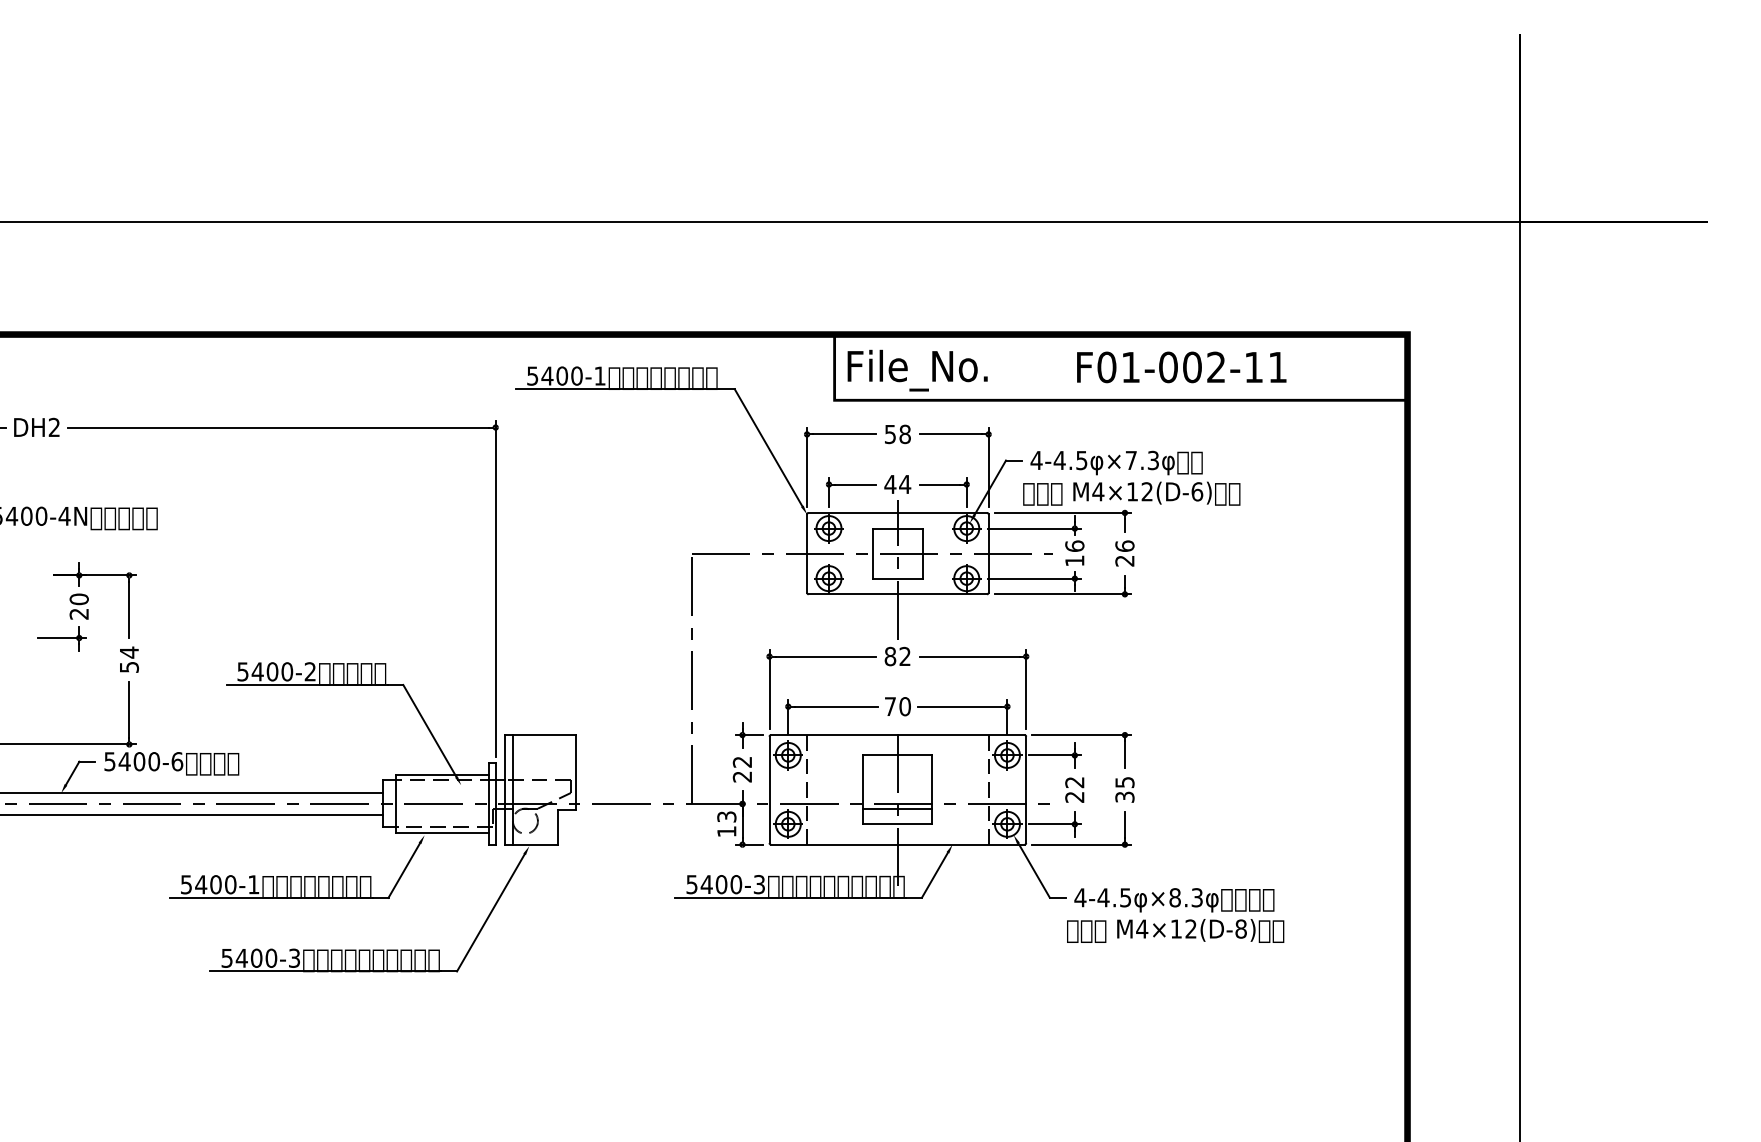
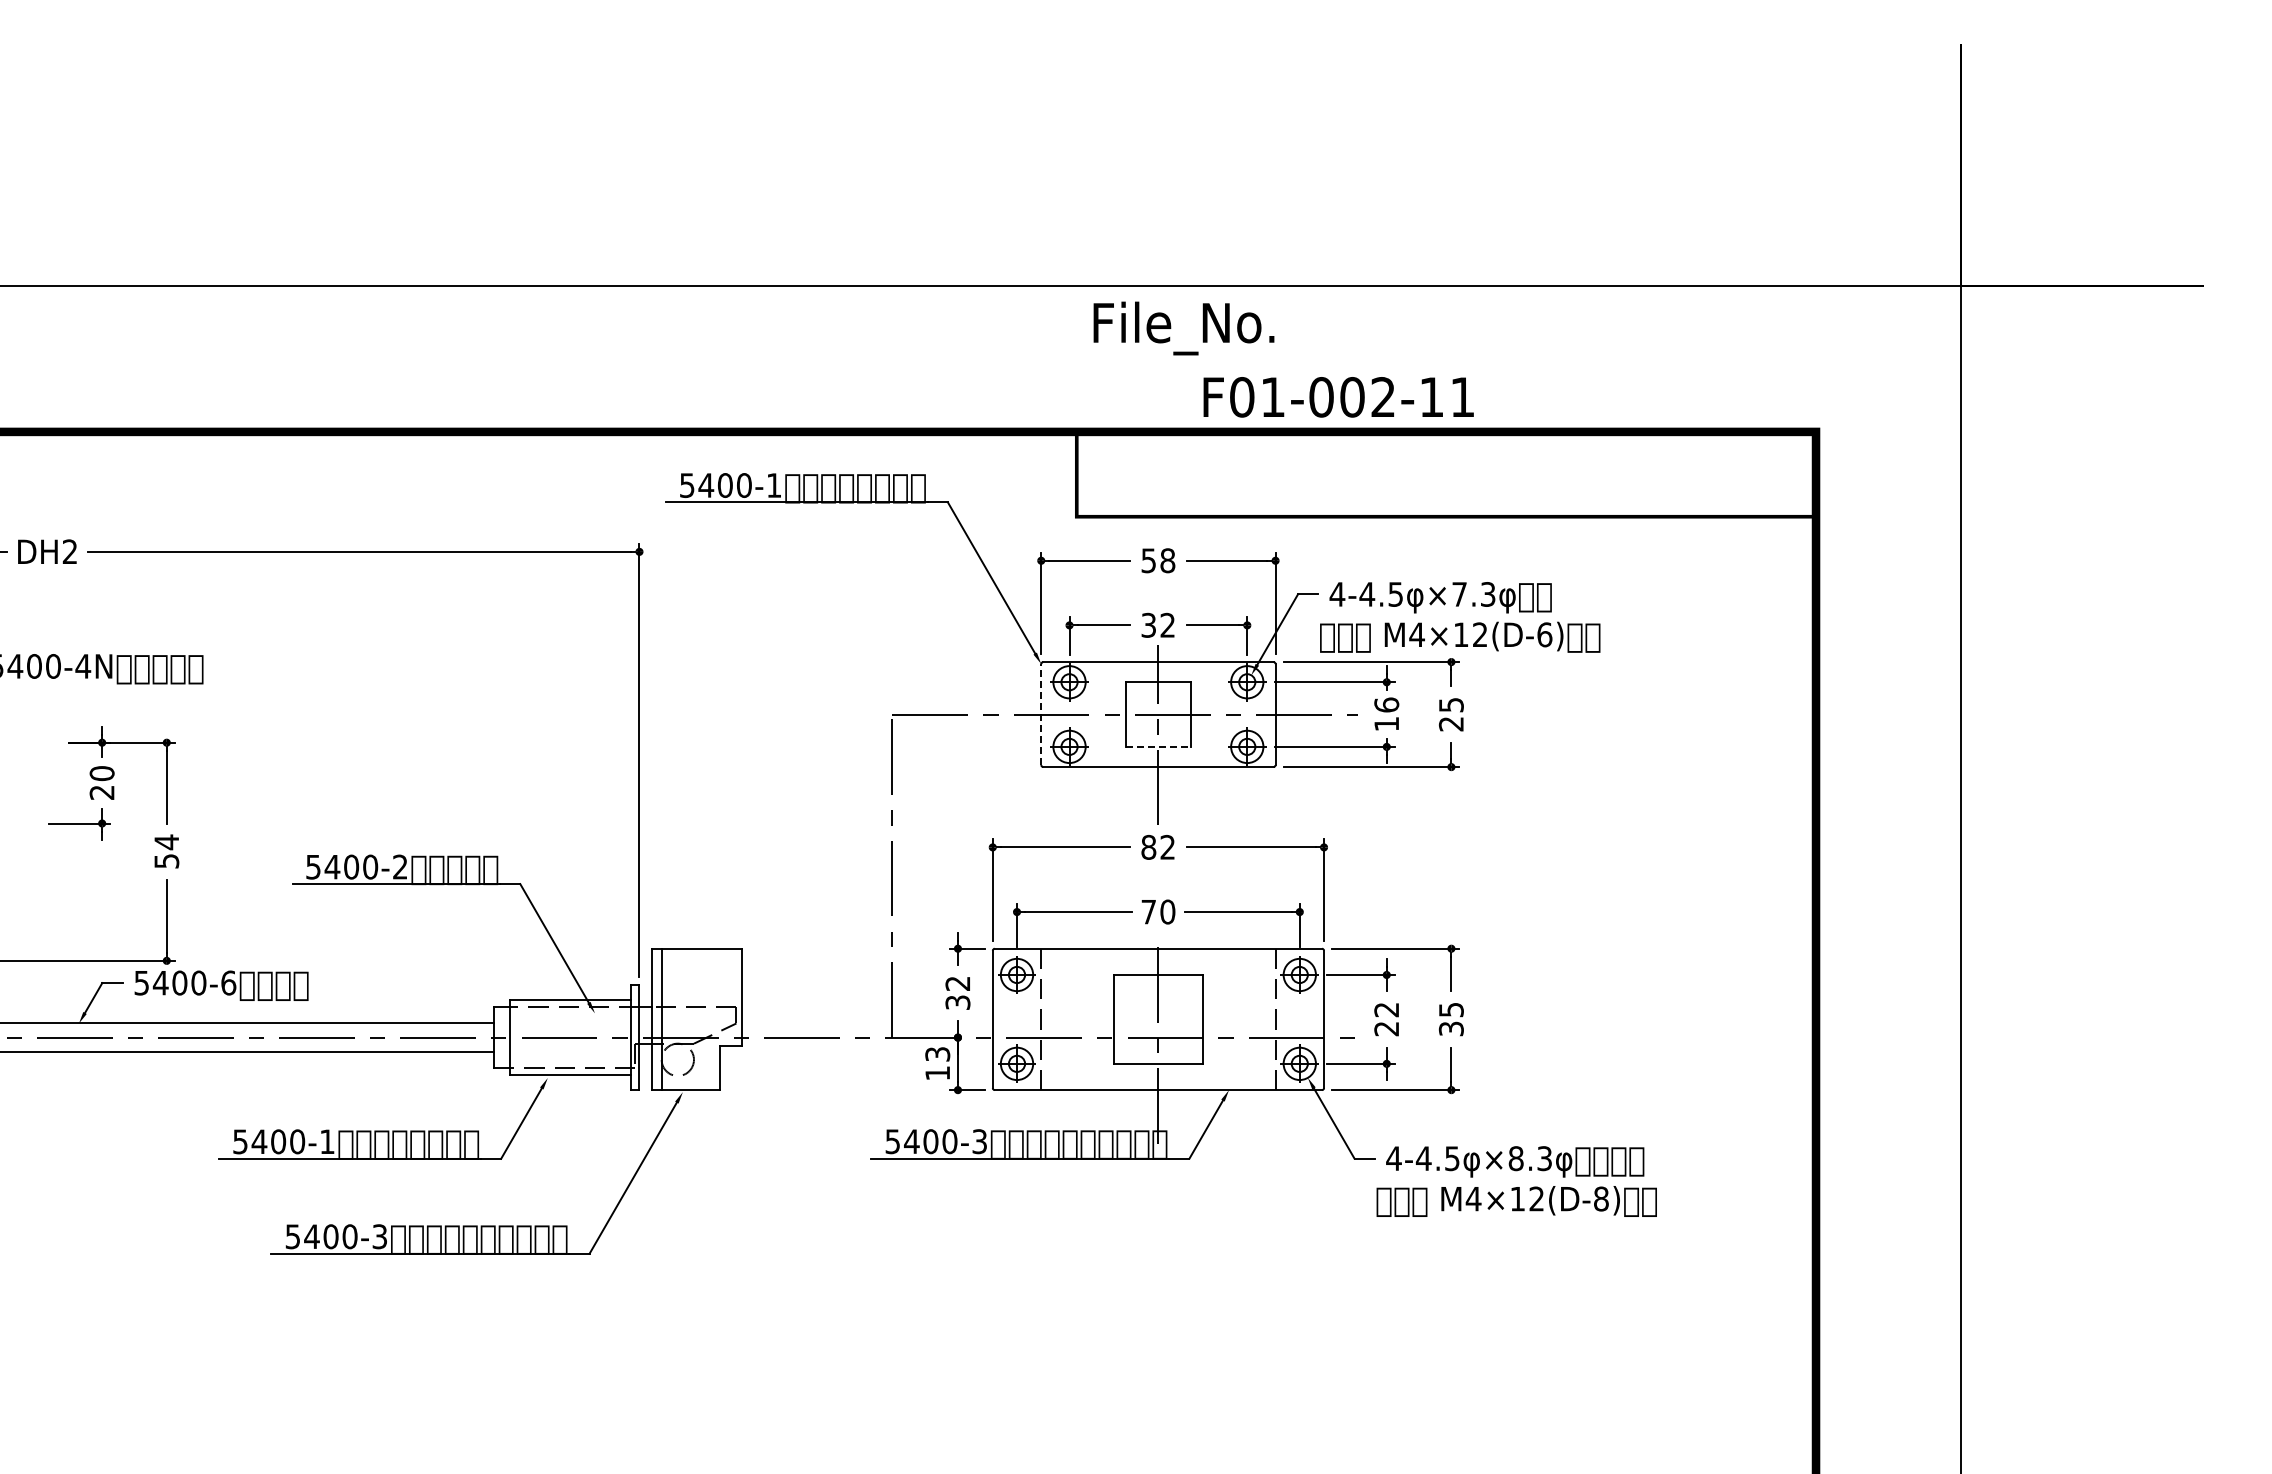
text: (1181, 367) -> (1338, 397), moved
text: (917, 370) -> (1183, 328), moved
text: (897, 483) -> (1157, 624), 44 -> 32
text: (1124, 545) -> (1450, 704), 26 -> 25
line: (807, 553) -> (1041, 714), solid -> dashed
line: (897, 578) -> (1158, 746), solid -> dashed
text: (742, 776) -> (957, 1002), 22 -> 32
line: (897, 808) -> (1157, 1043), removed

